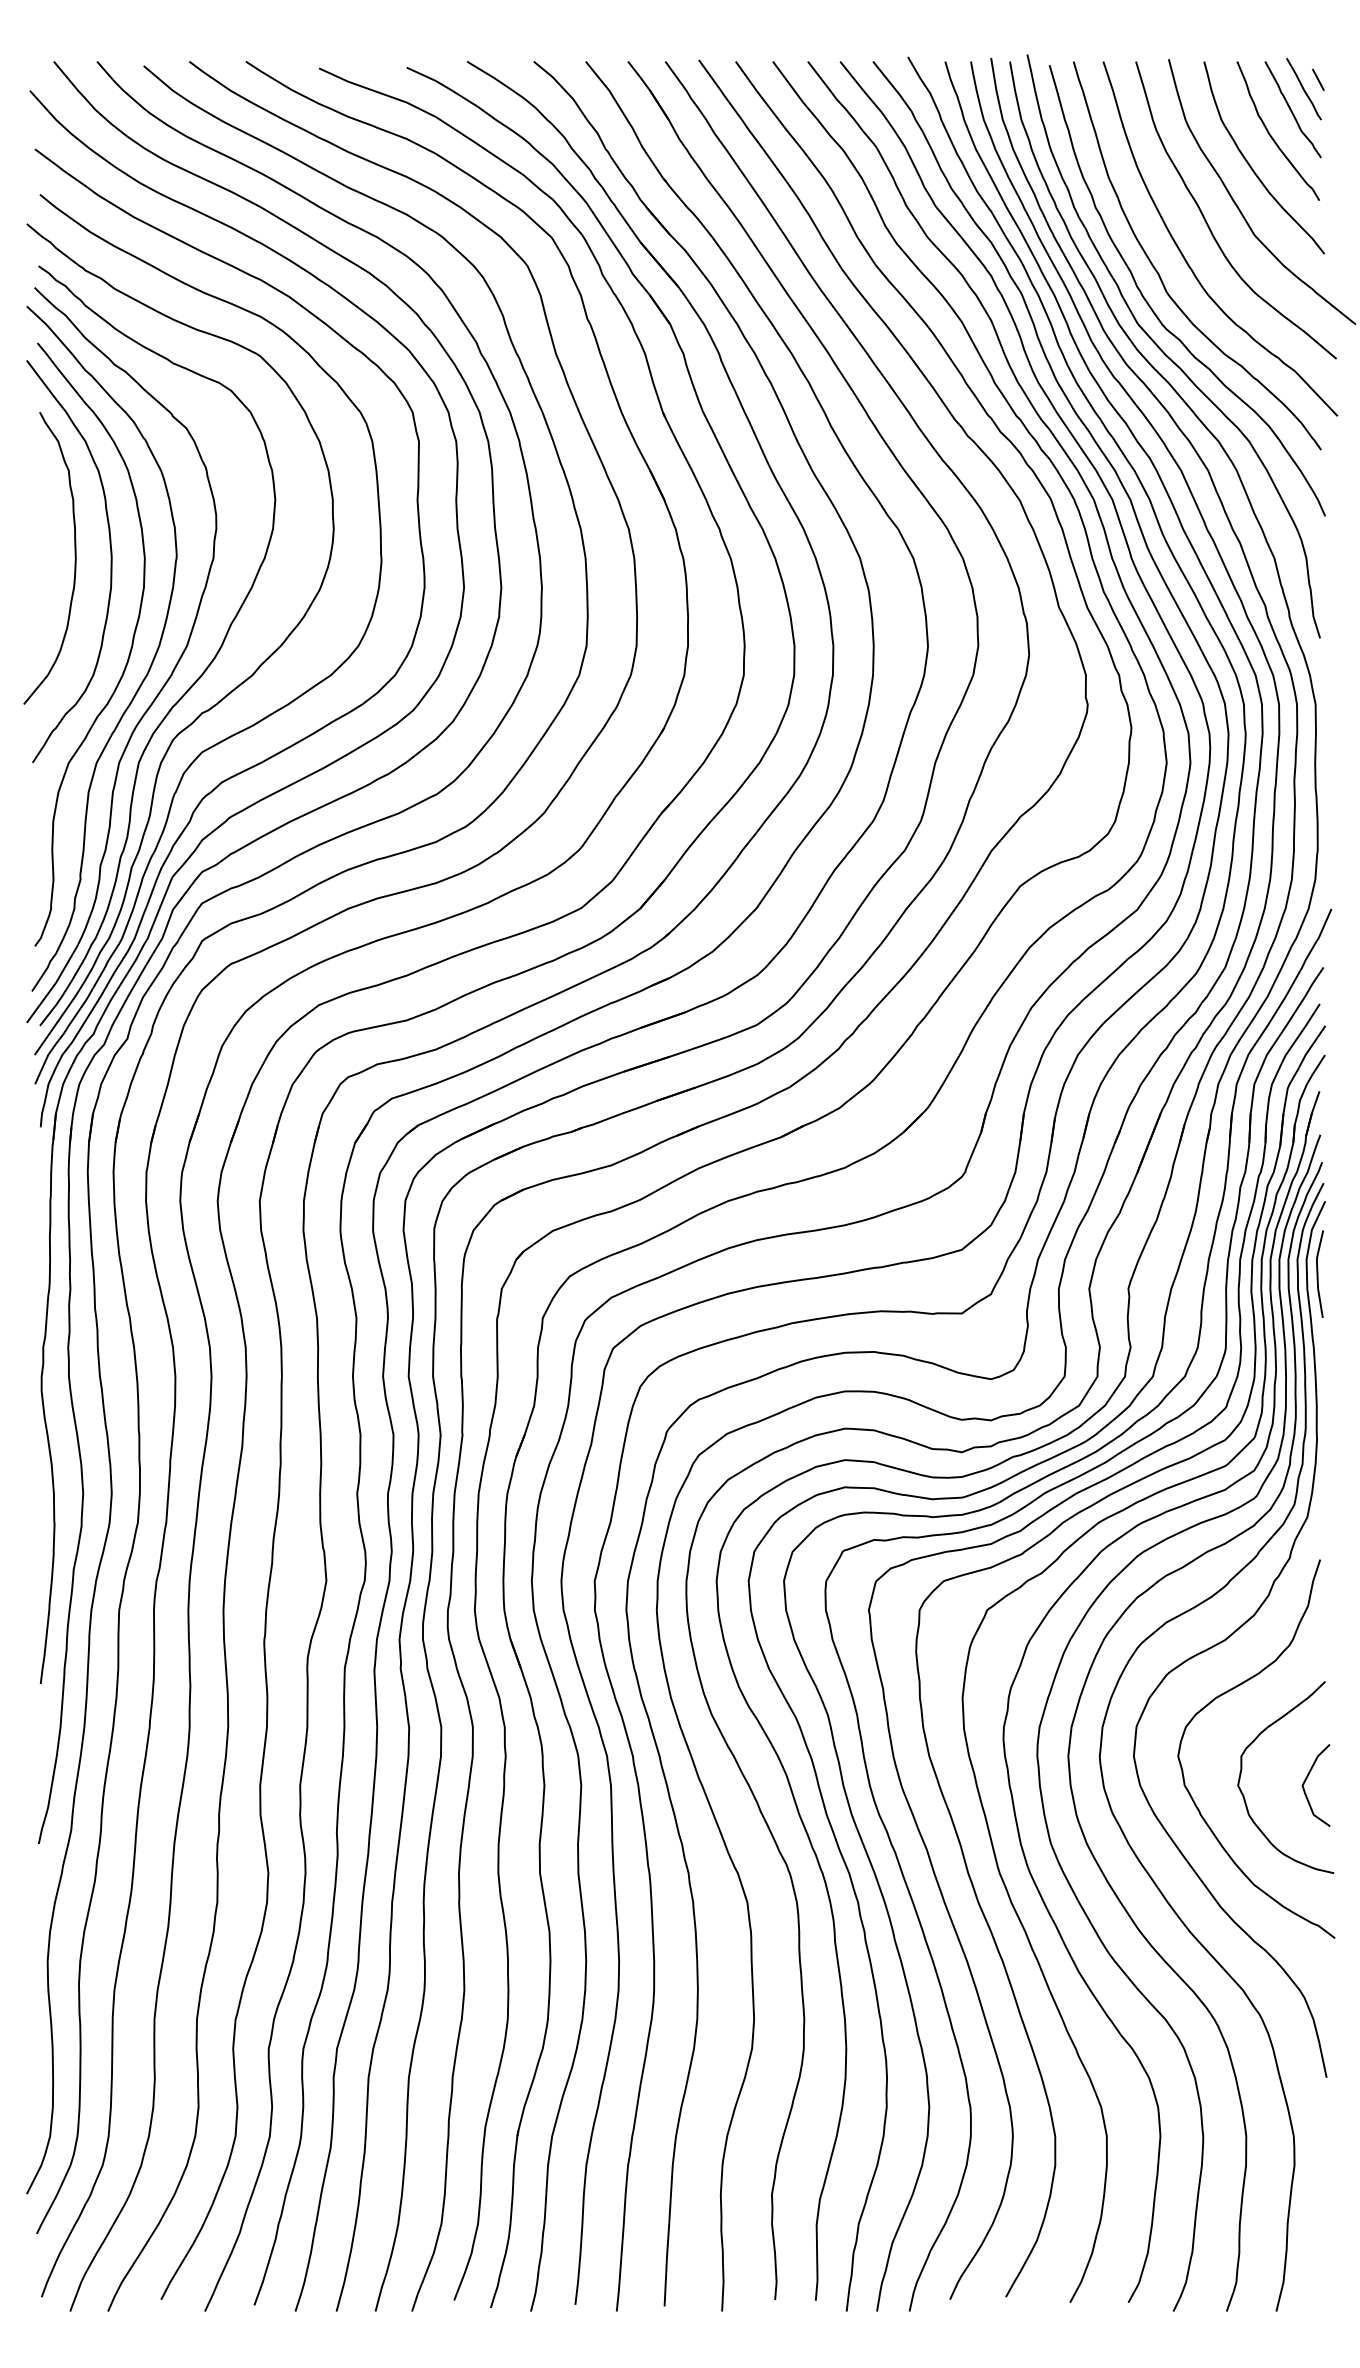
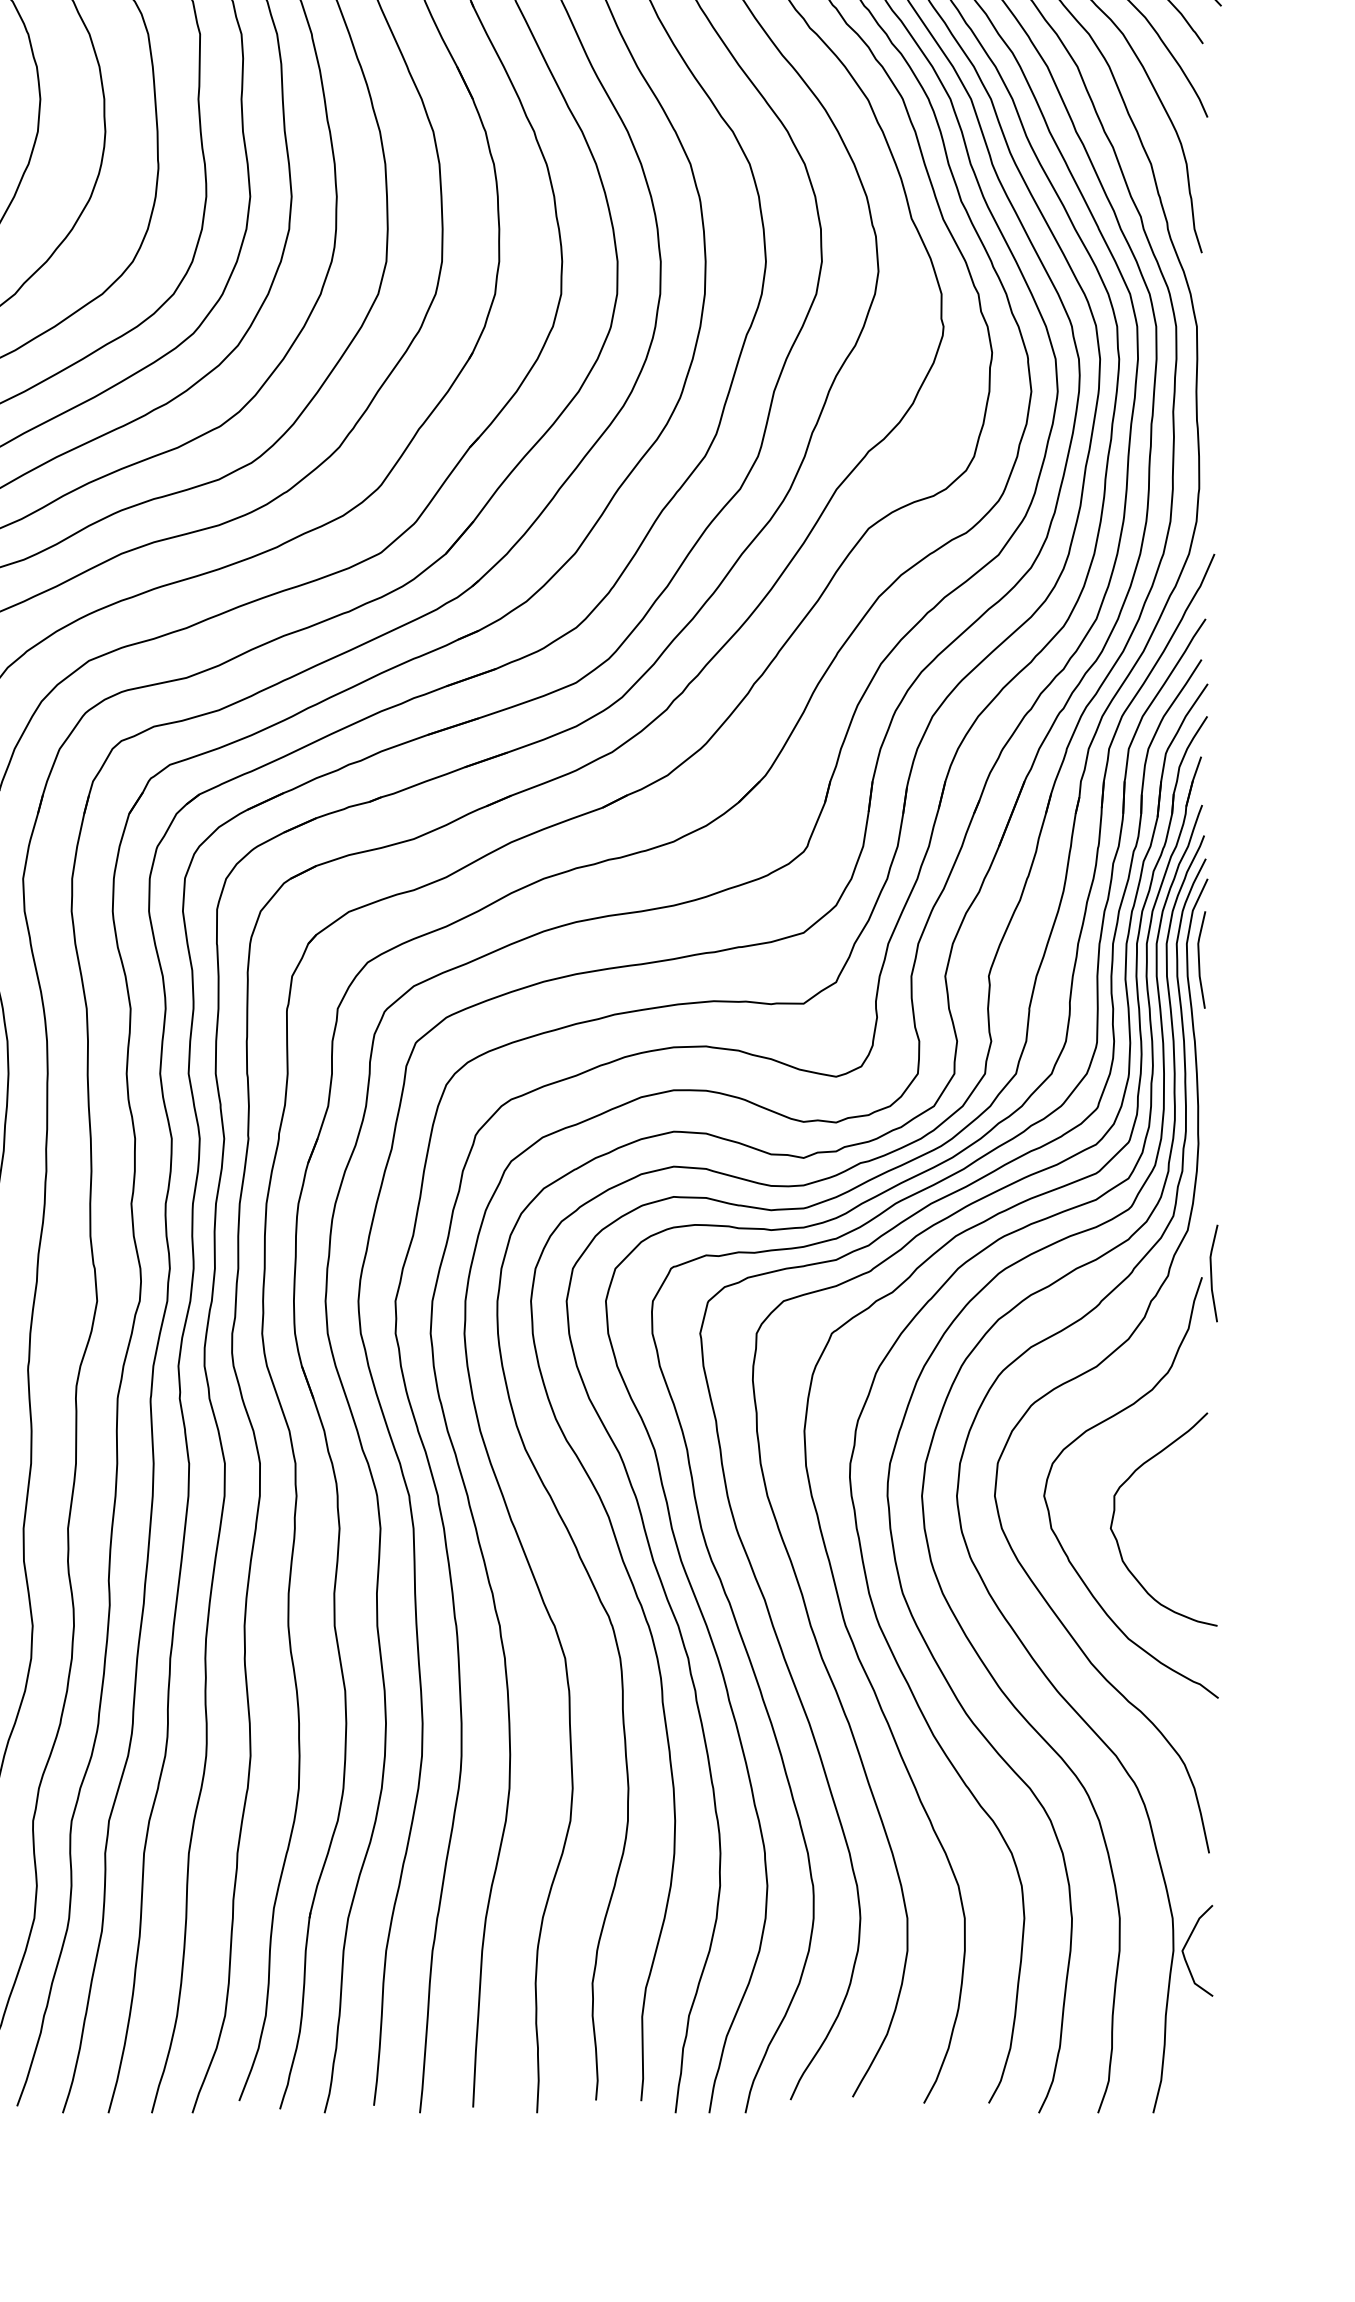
line: (1329, 1556) -> (1212, 1273), added
curve: (1306, 1780) -> (1186, 1945), moved

